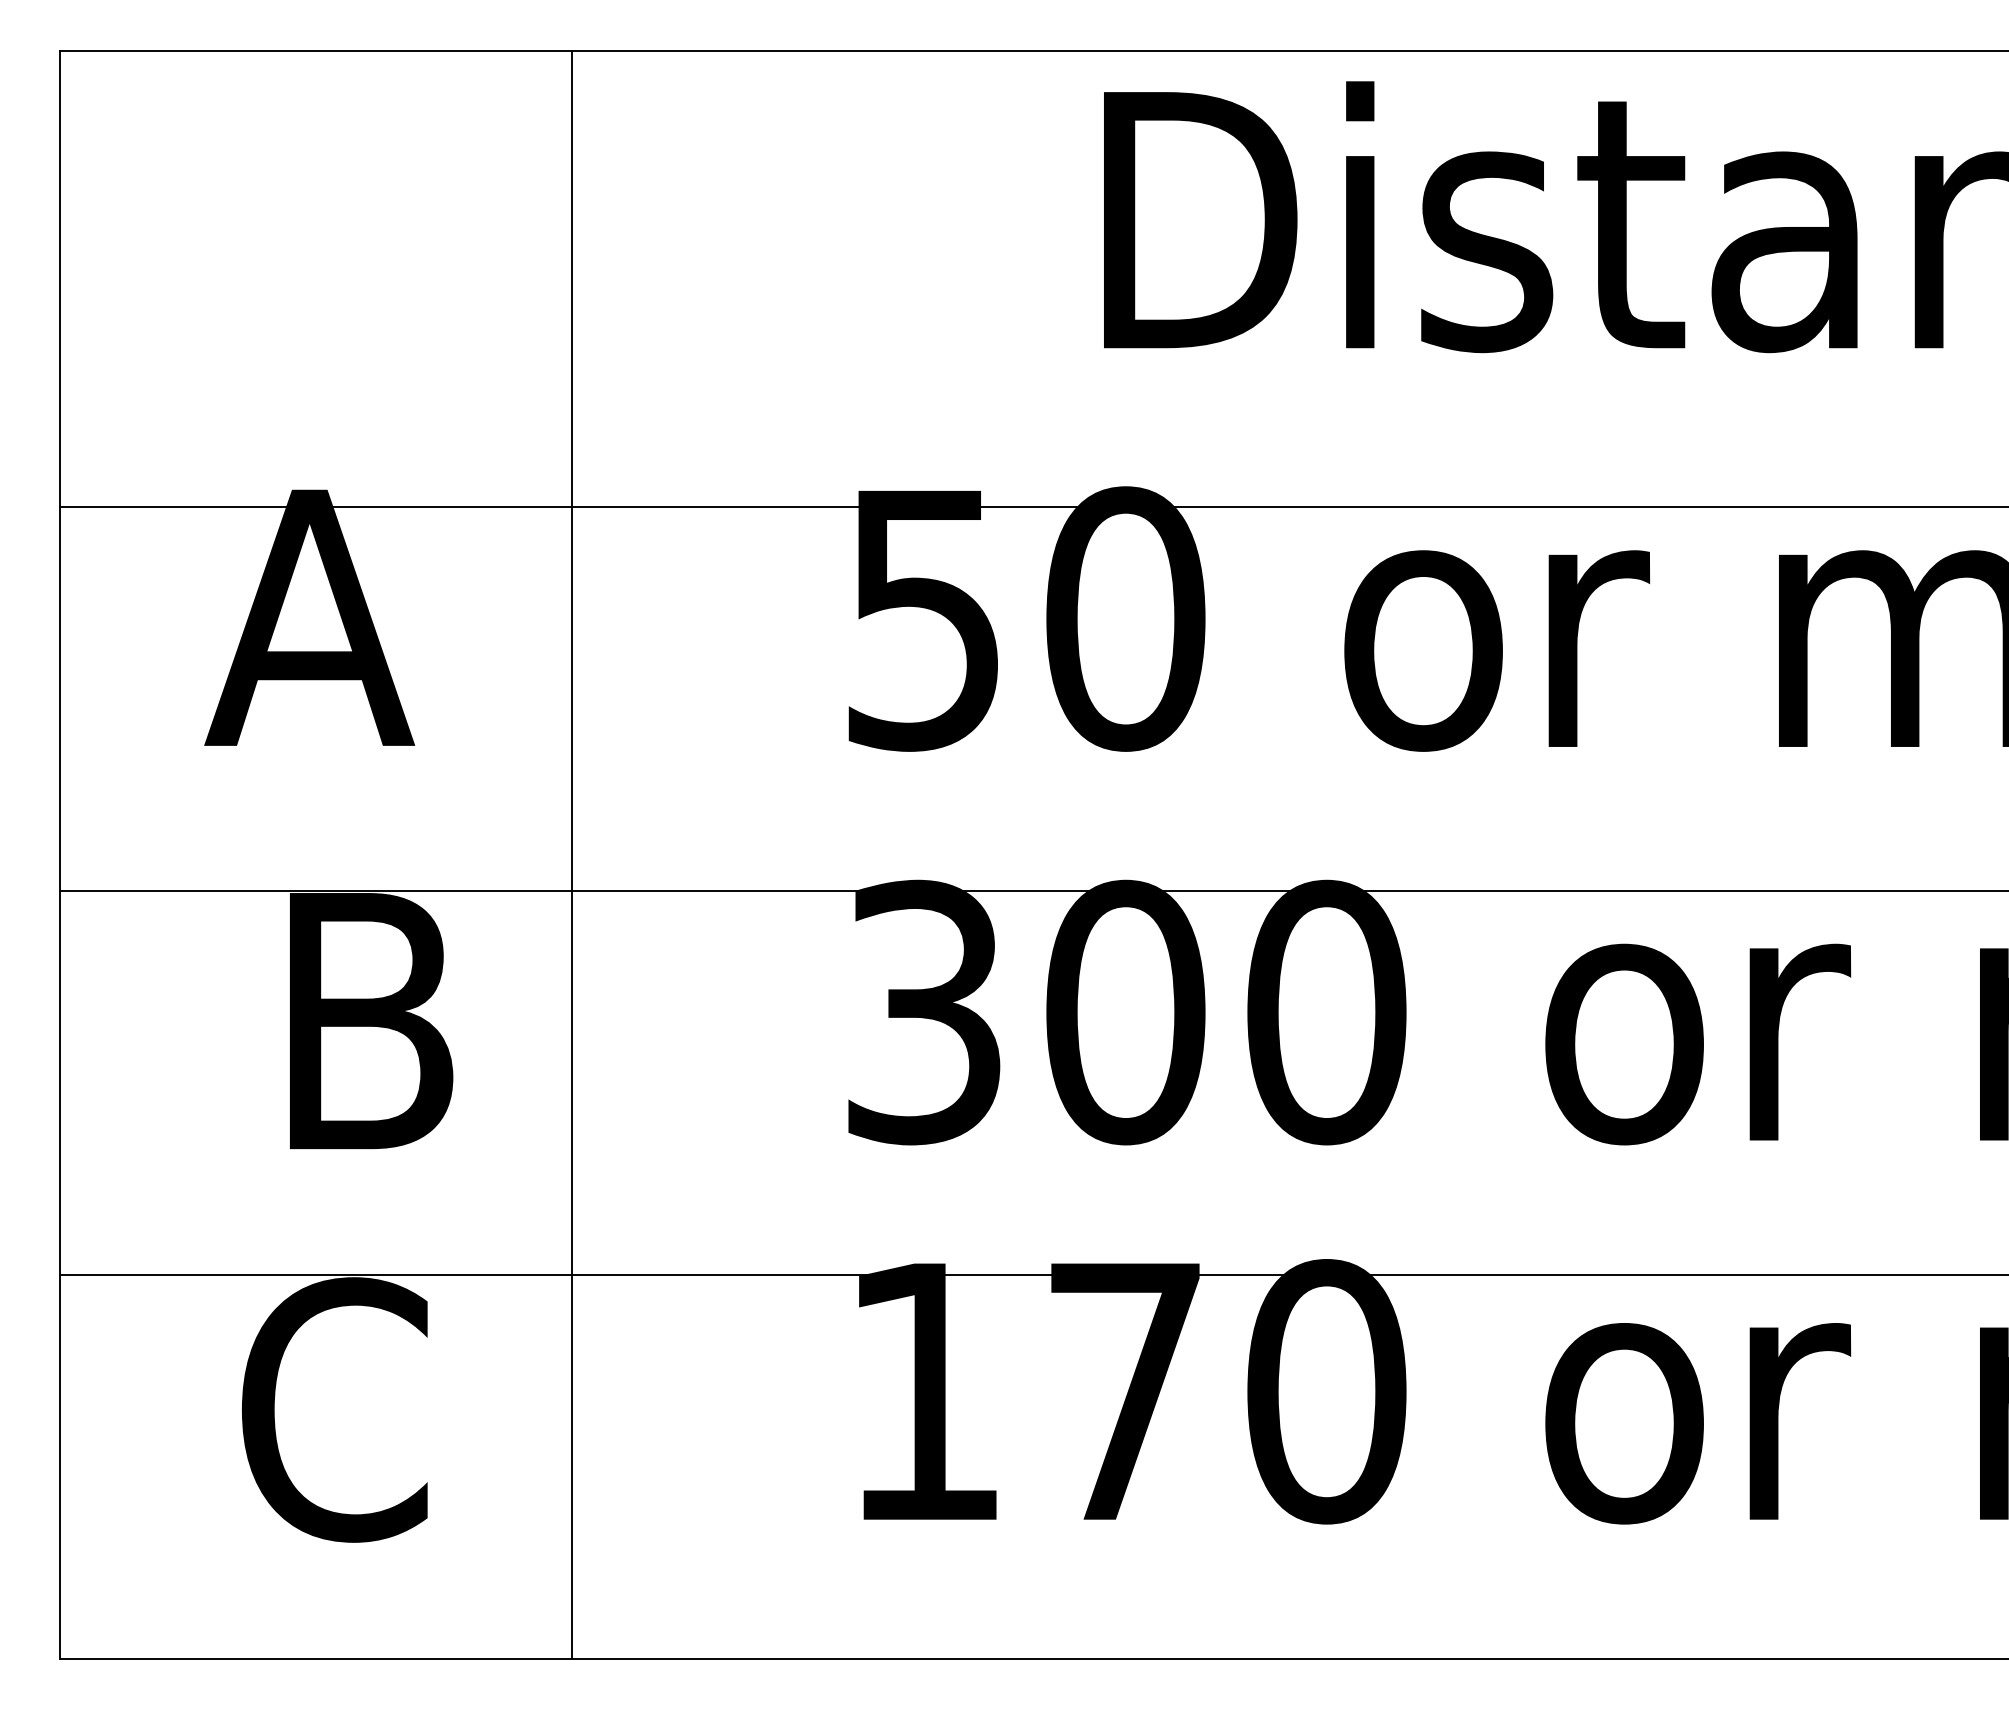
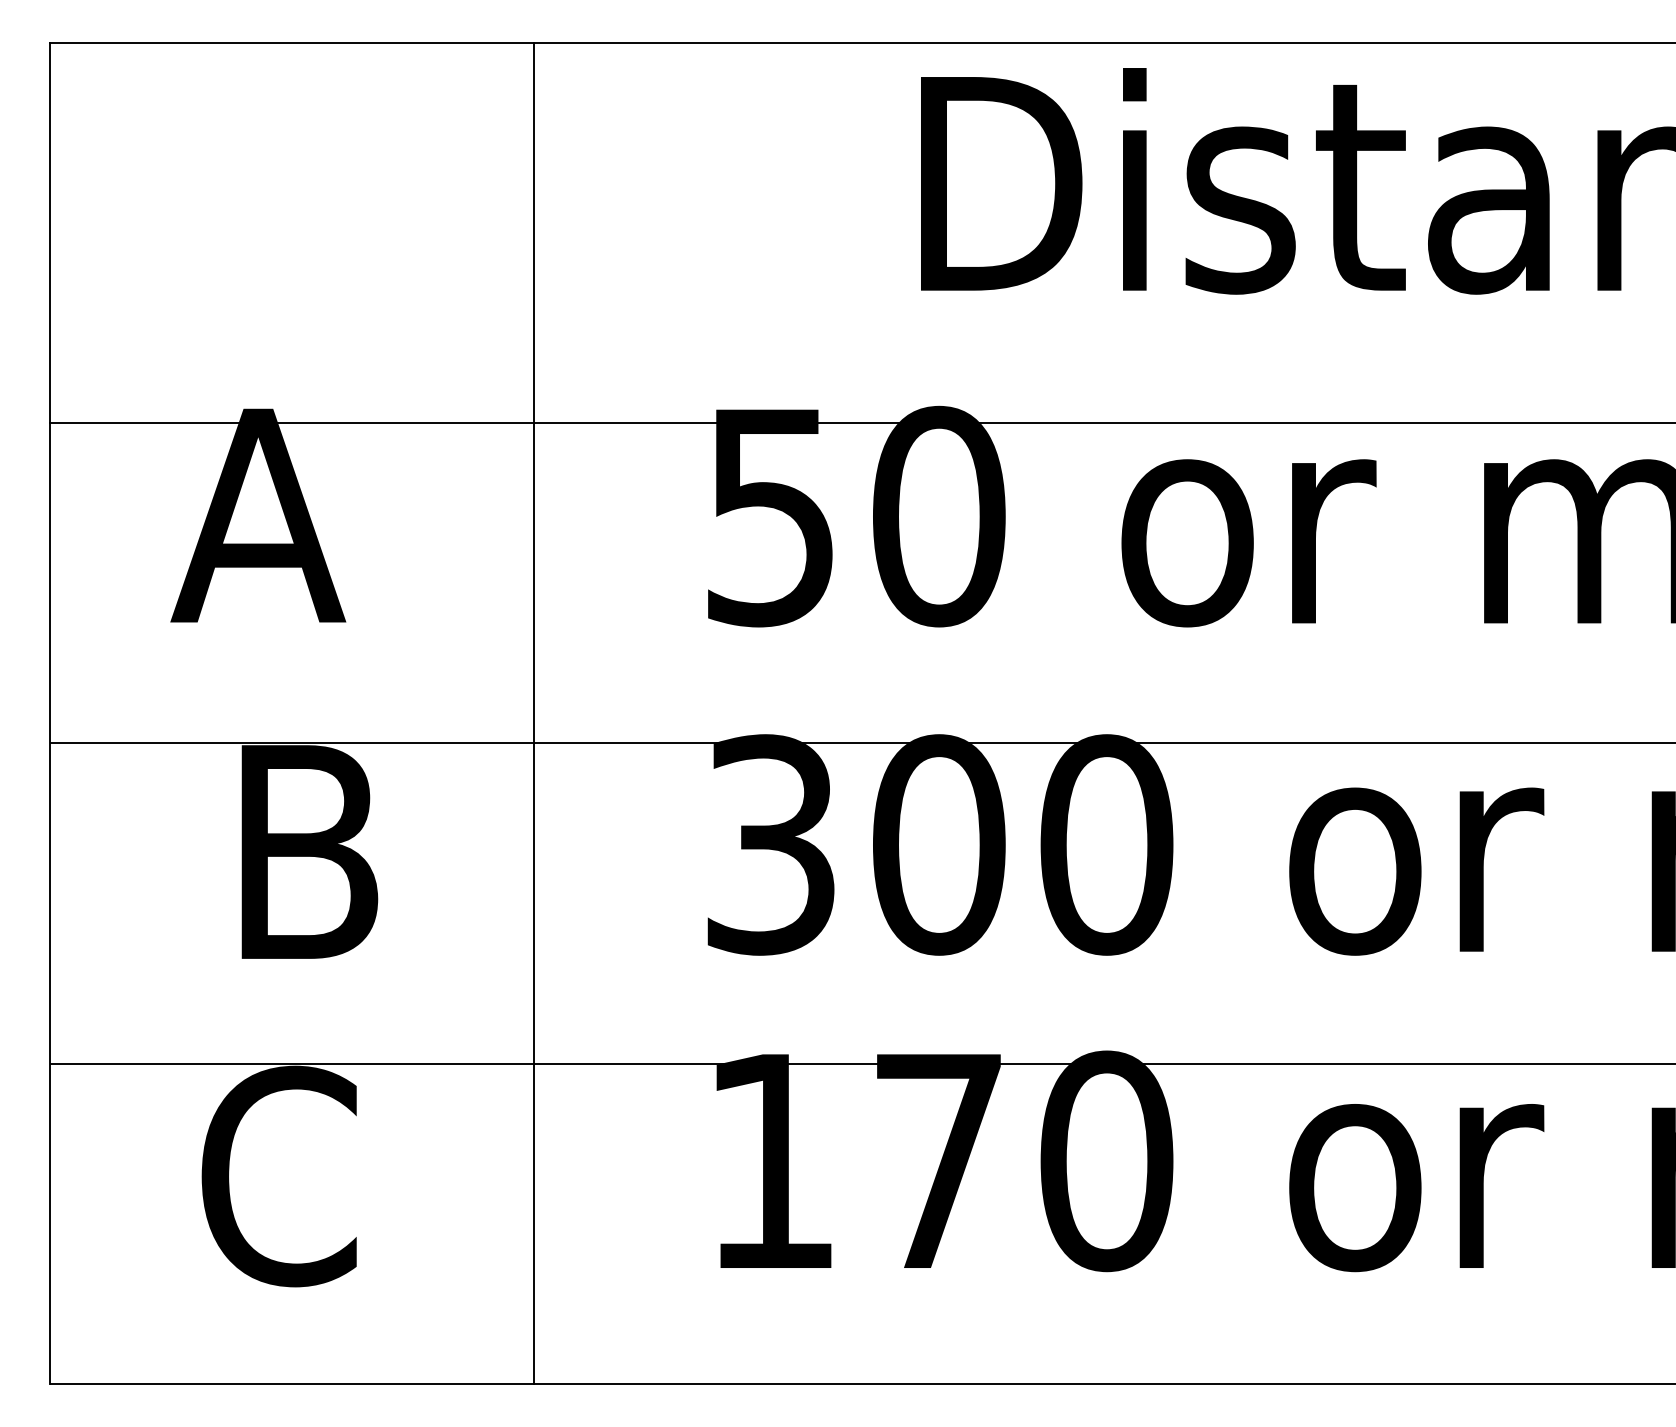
line: (572, 855) -> (533, 713), moved

